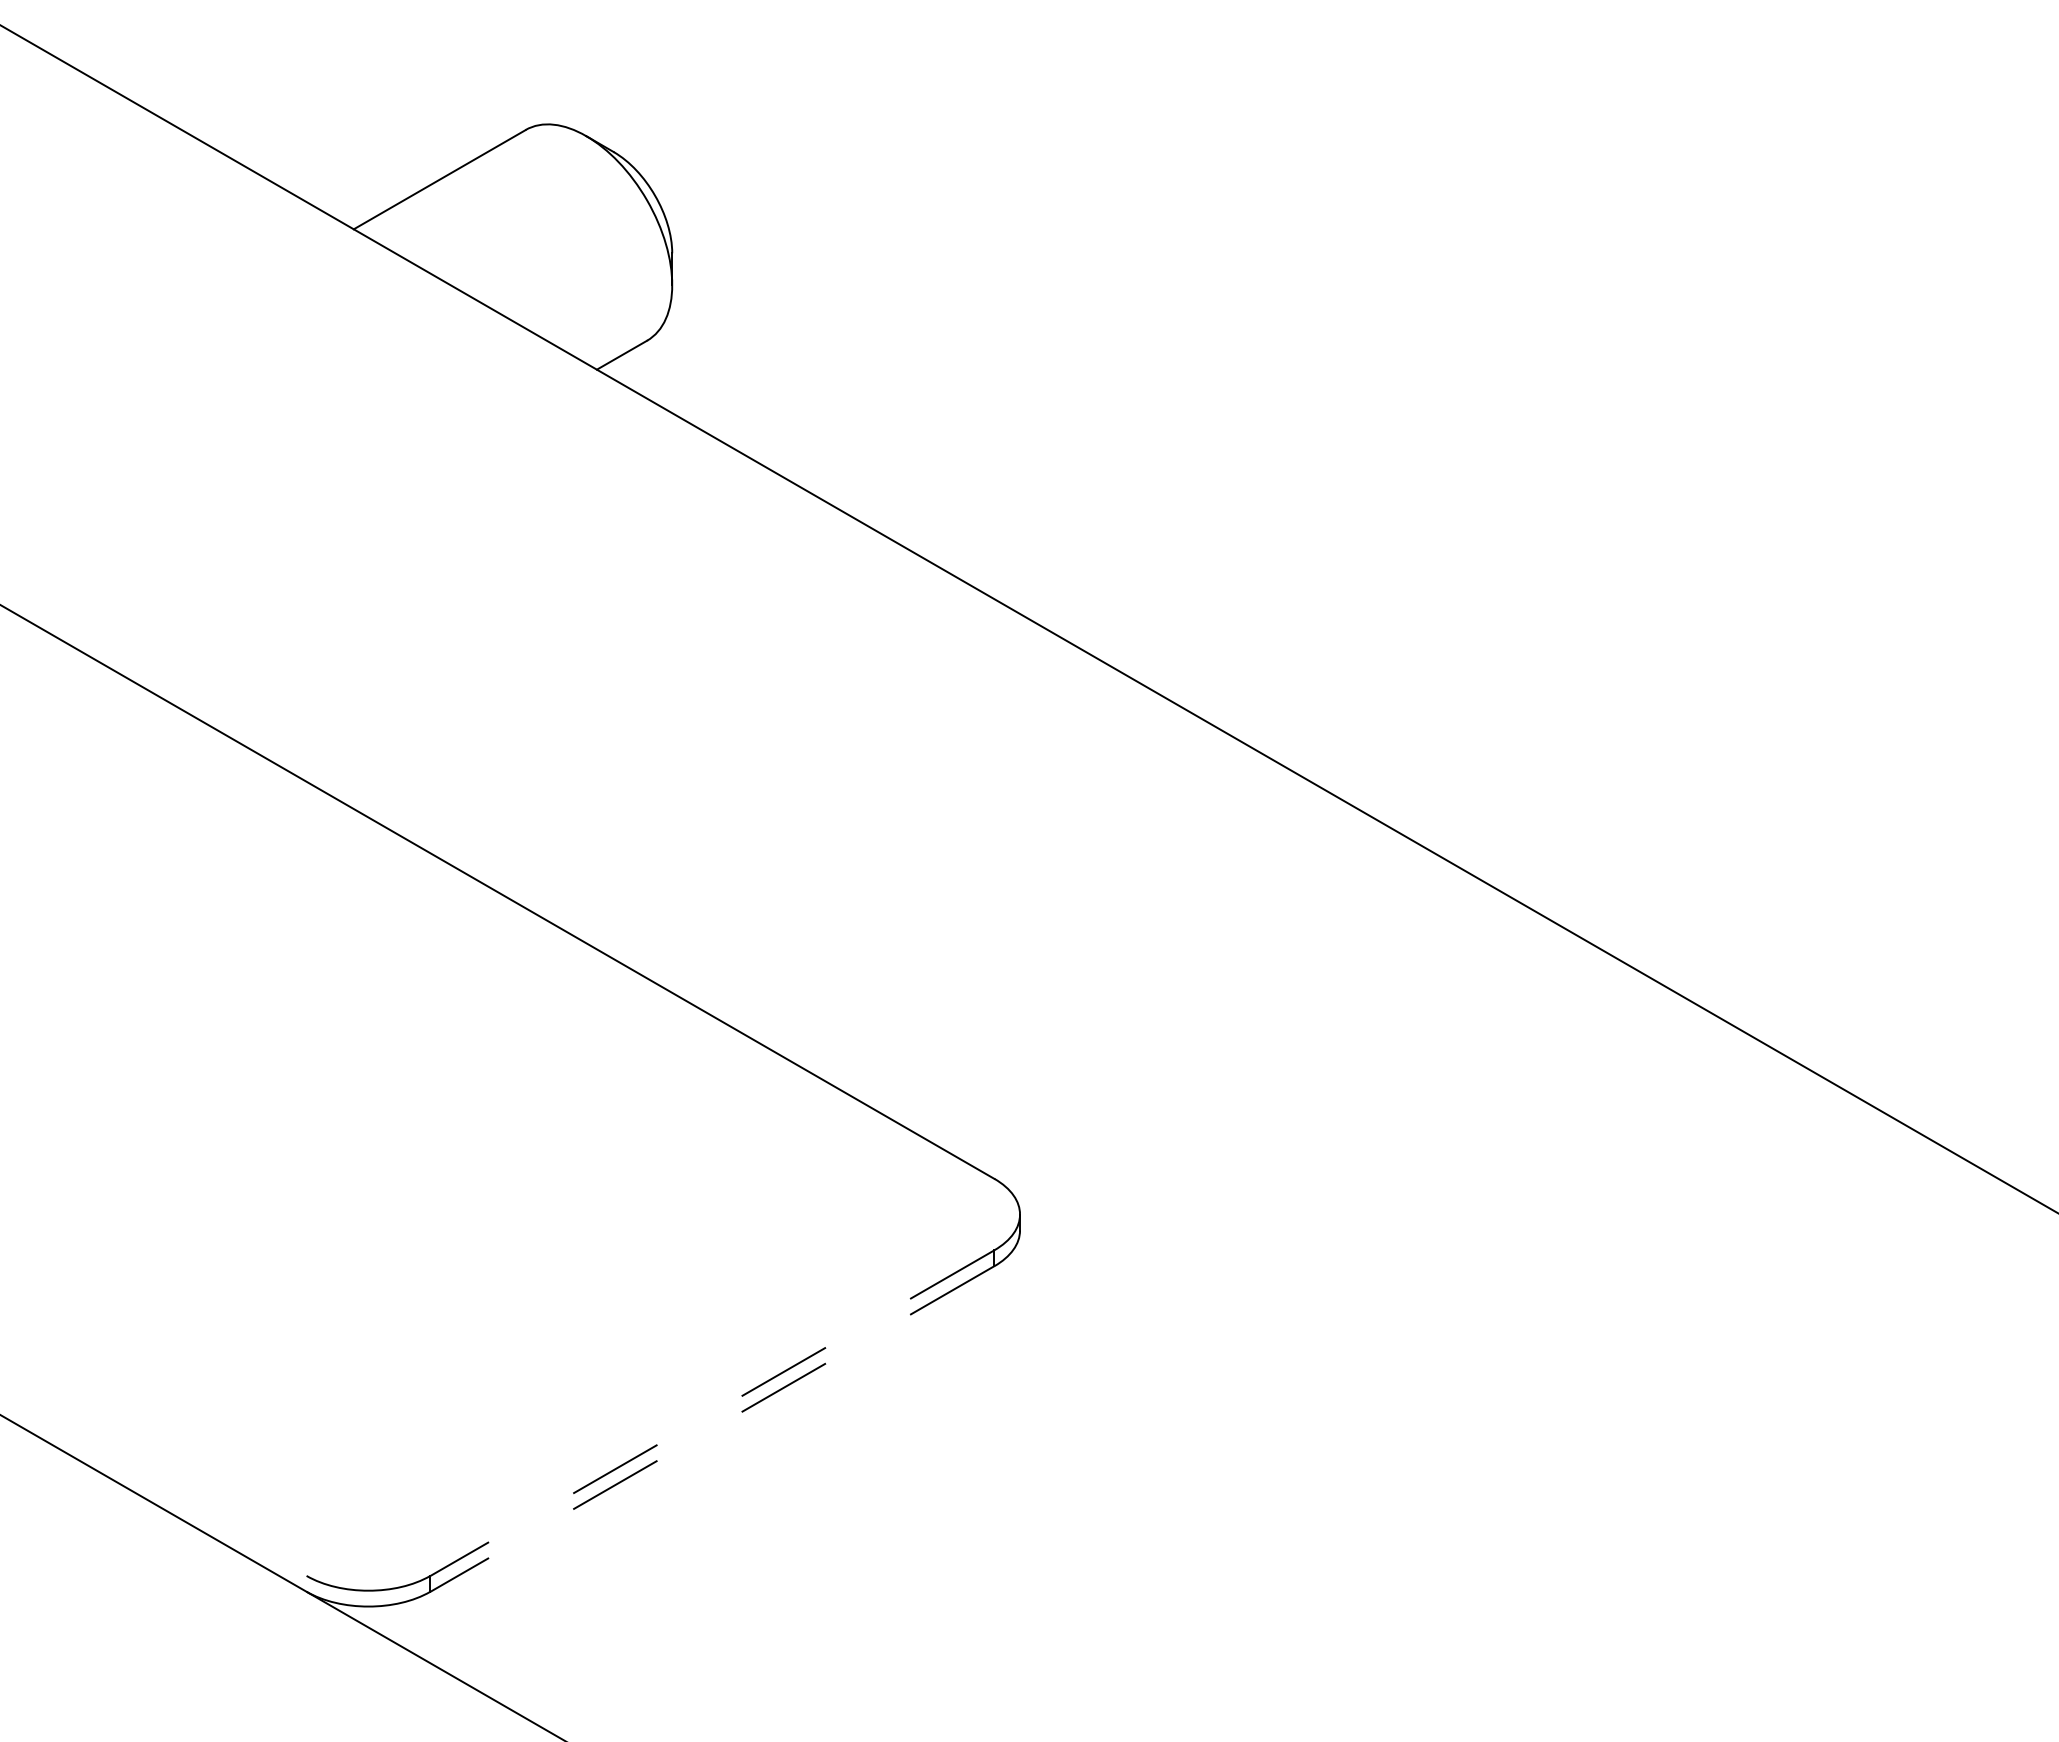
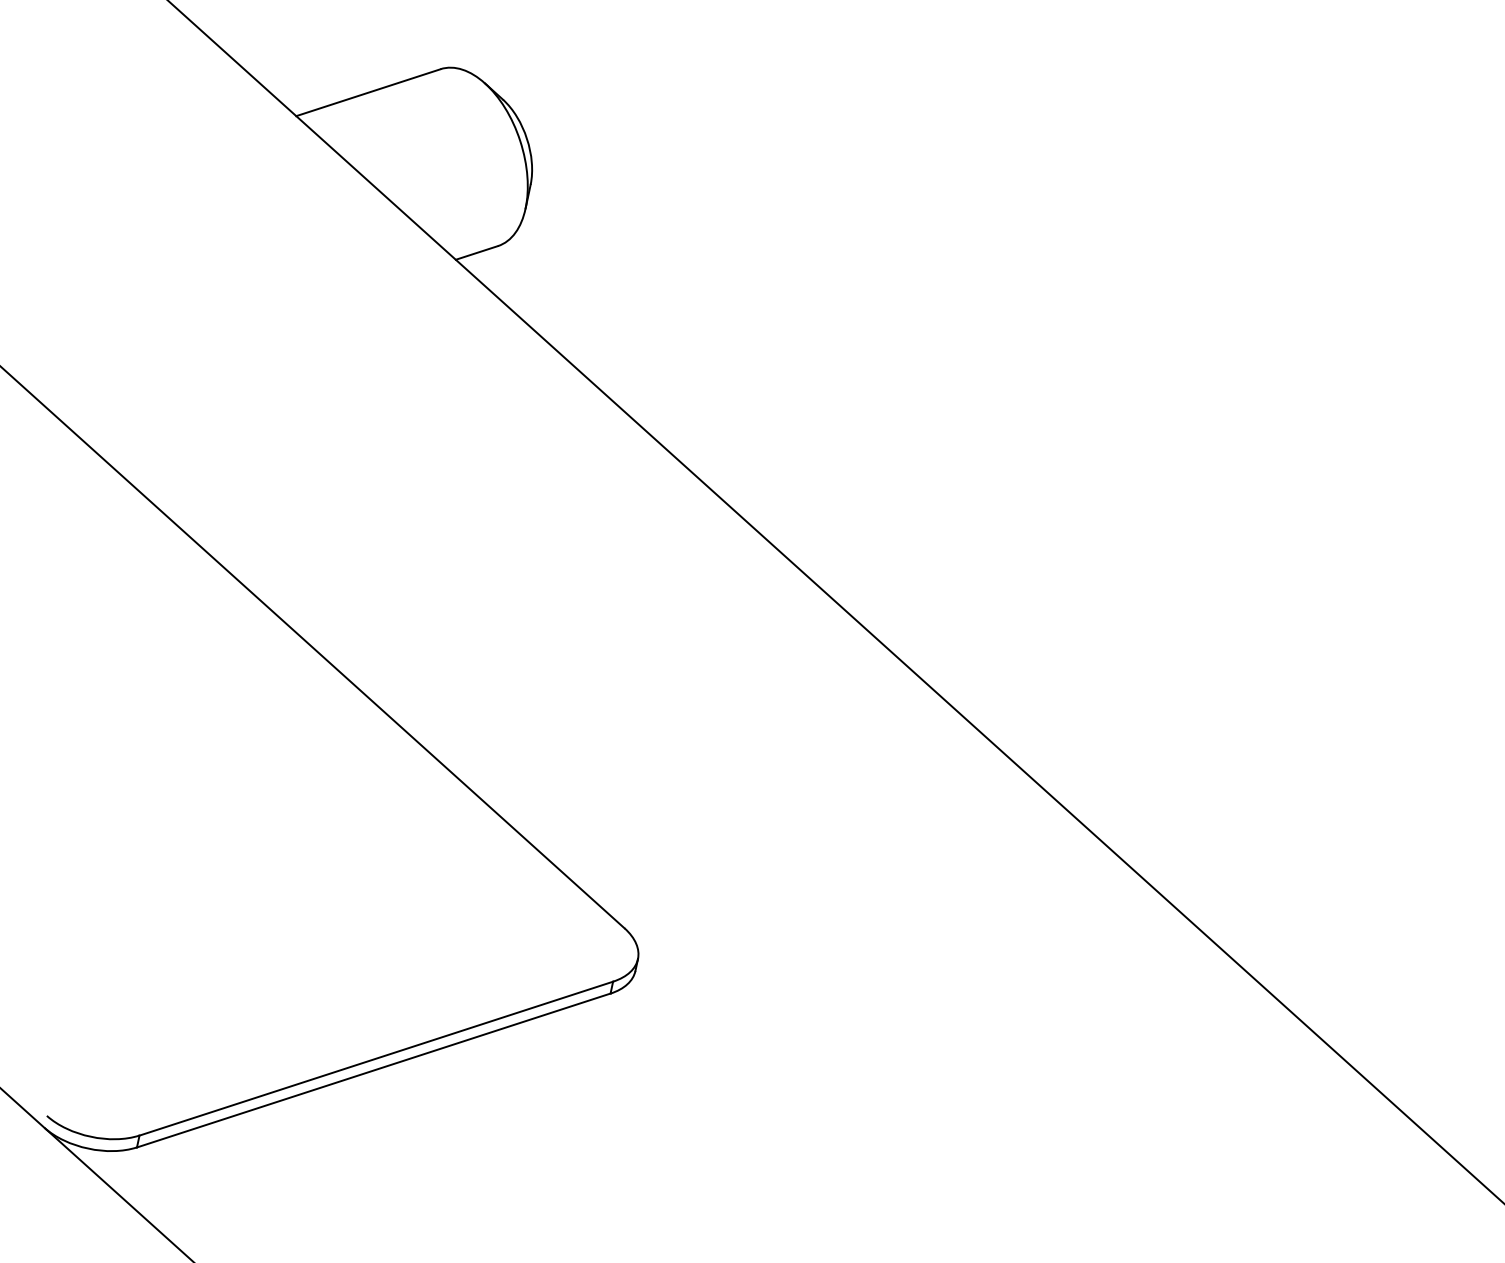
line: (712, 1413) -> (376, 1058), dashed -> solid
line: (712, 1429) -> (373, 1070), dashed -> solid

